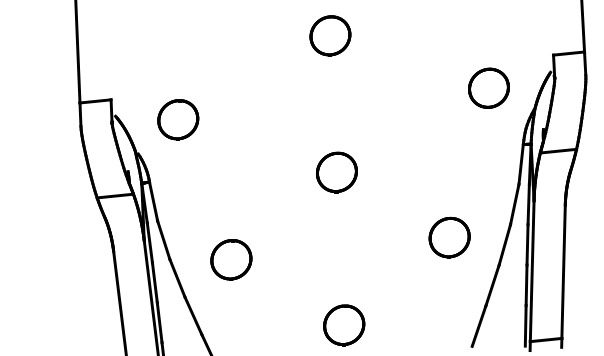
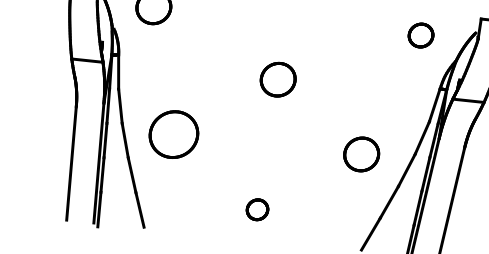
part: (488, 87) -> (420, 34), size x0.7
part: (231, 259) -> (174, 134), size x1.4
part: (344, 325) -> (257, 209), size x0.6

